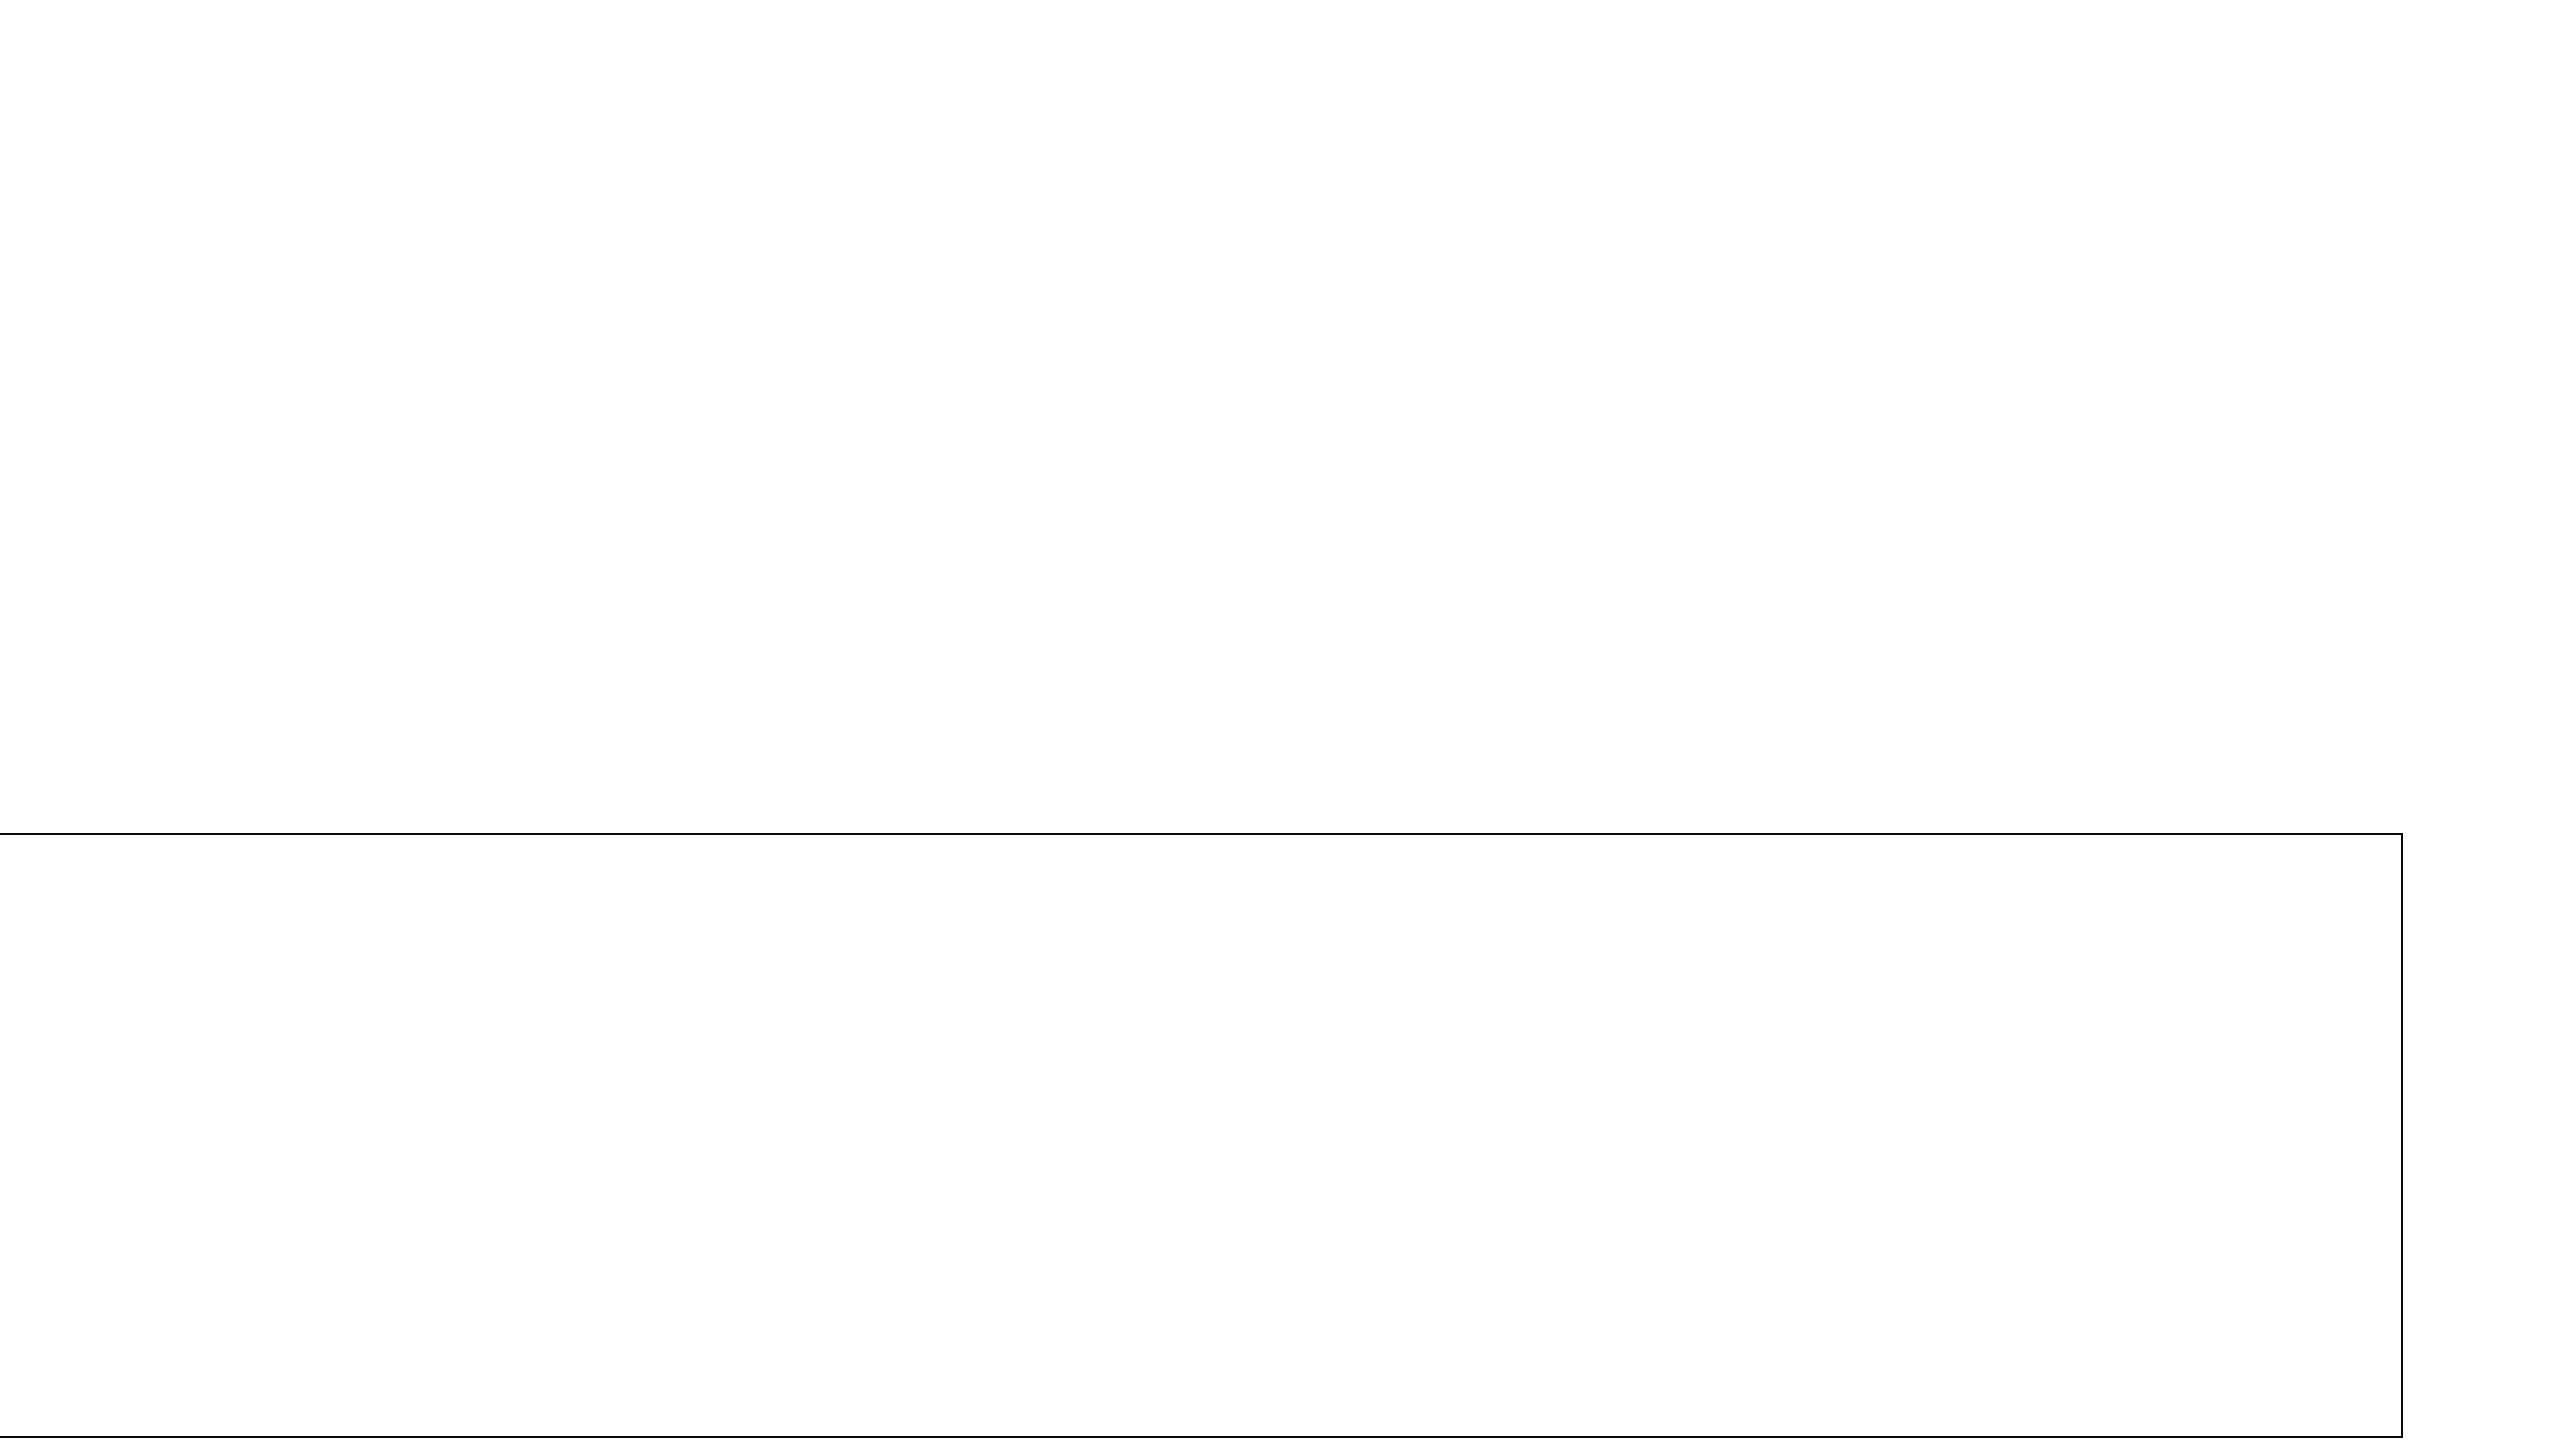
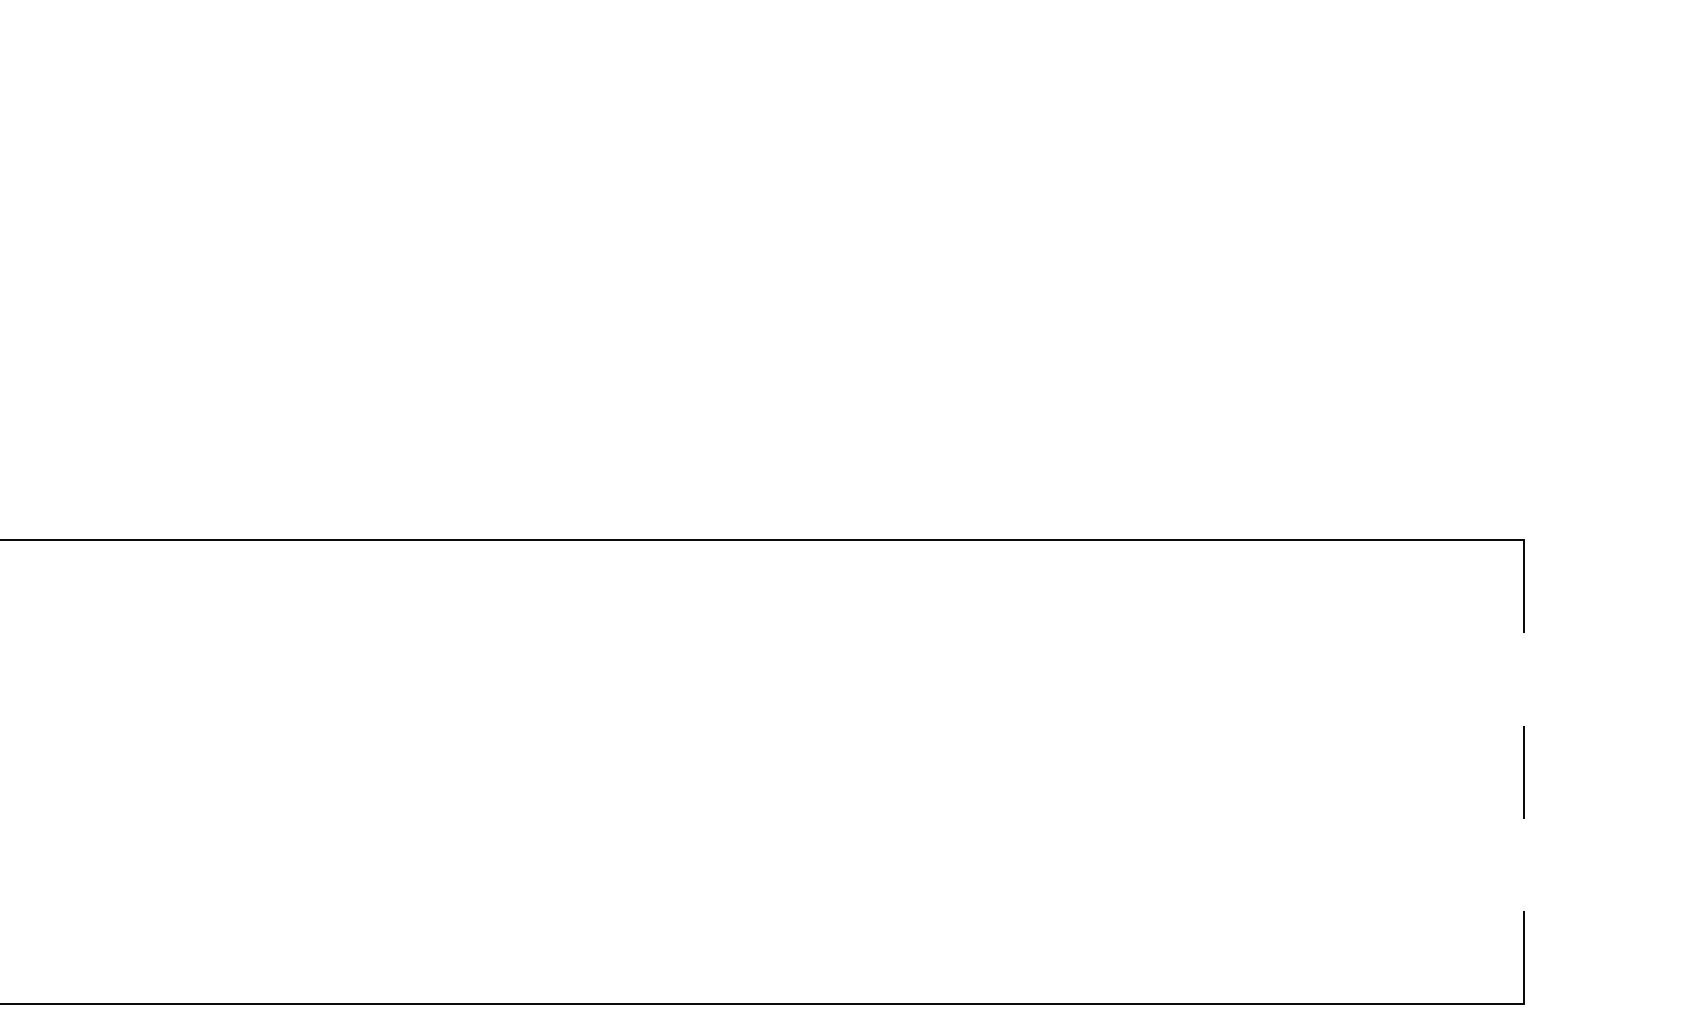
line: (2402, 1136) -> (1524, 772), solid -> dashed

